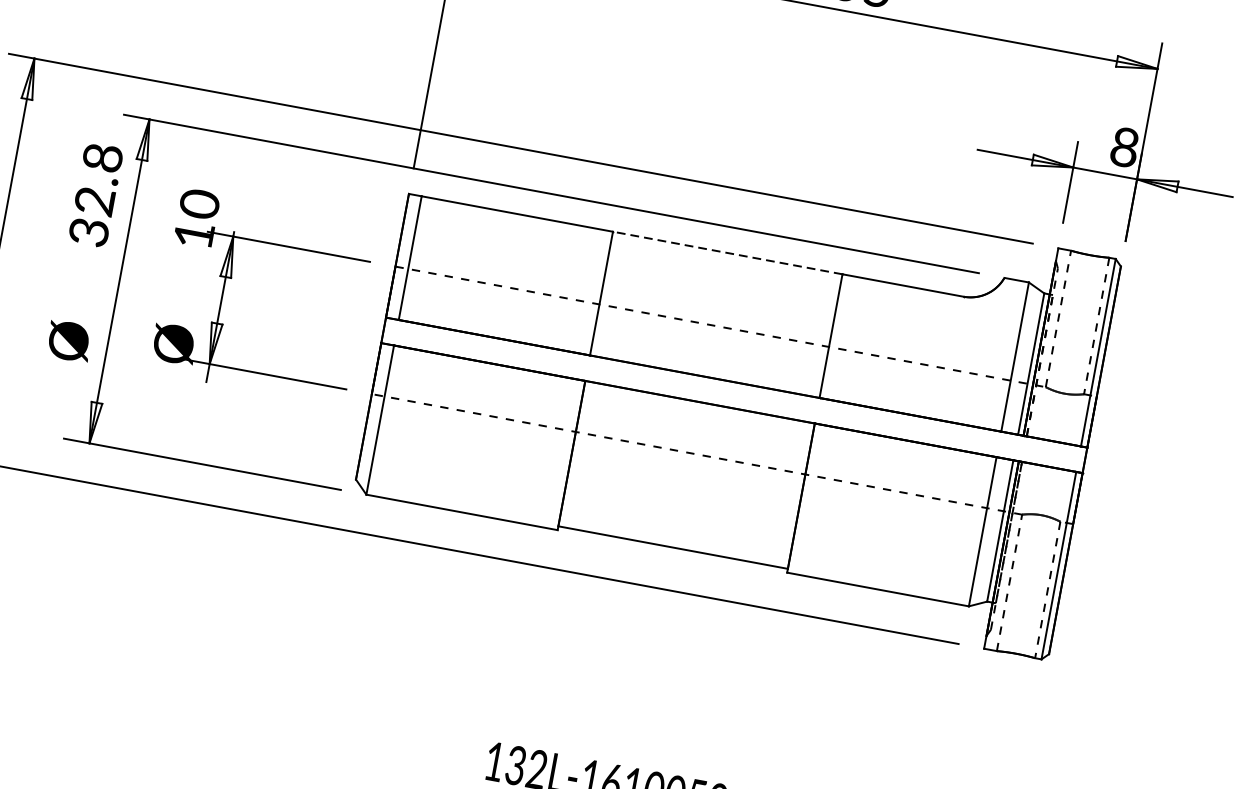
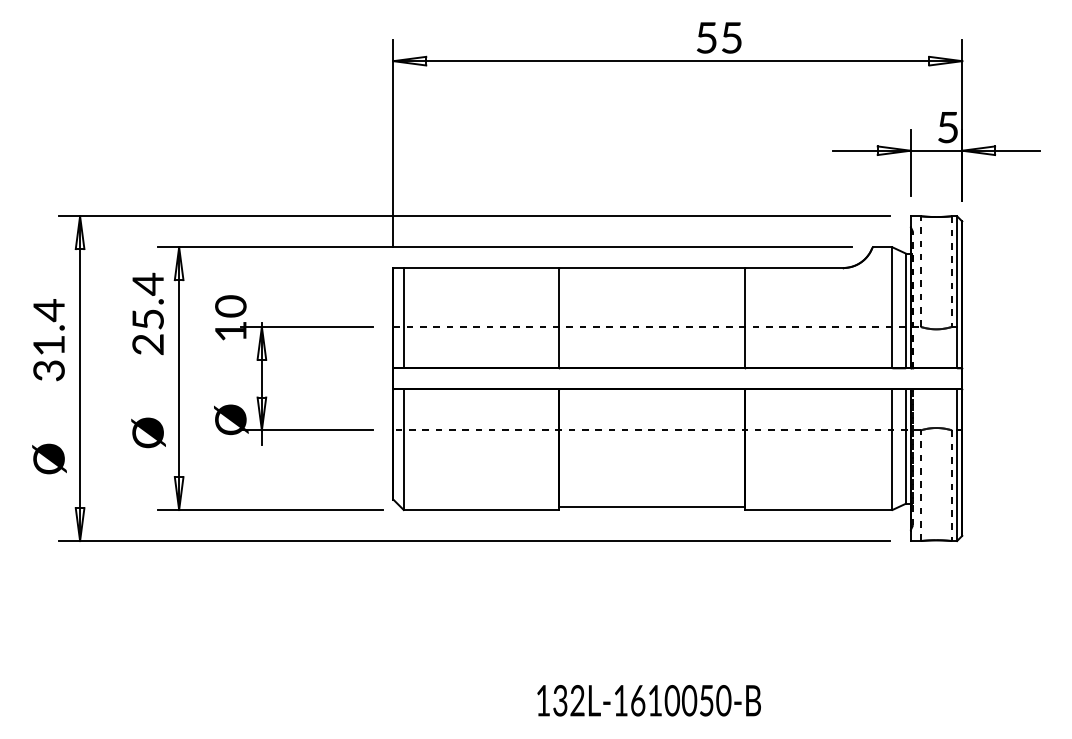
text: (1124, 147) -> (947, 127), 8 -> 5
text: (95, 193) -> (147, 313), 32.8 -> 25.4
line: (727, 253) -> (651, 268), dashed -> solid

